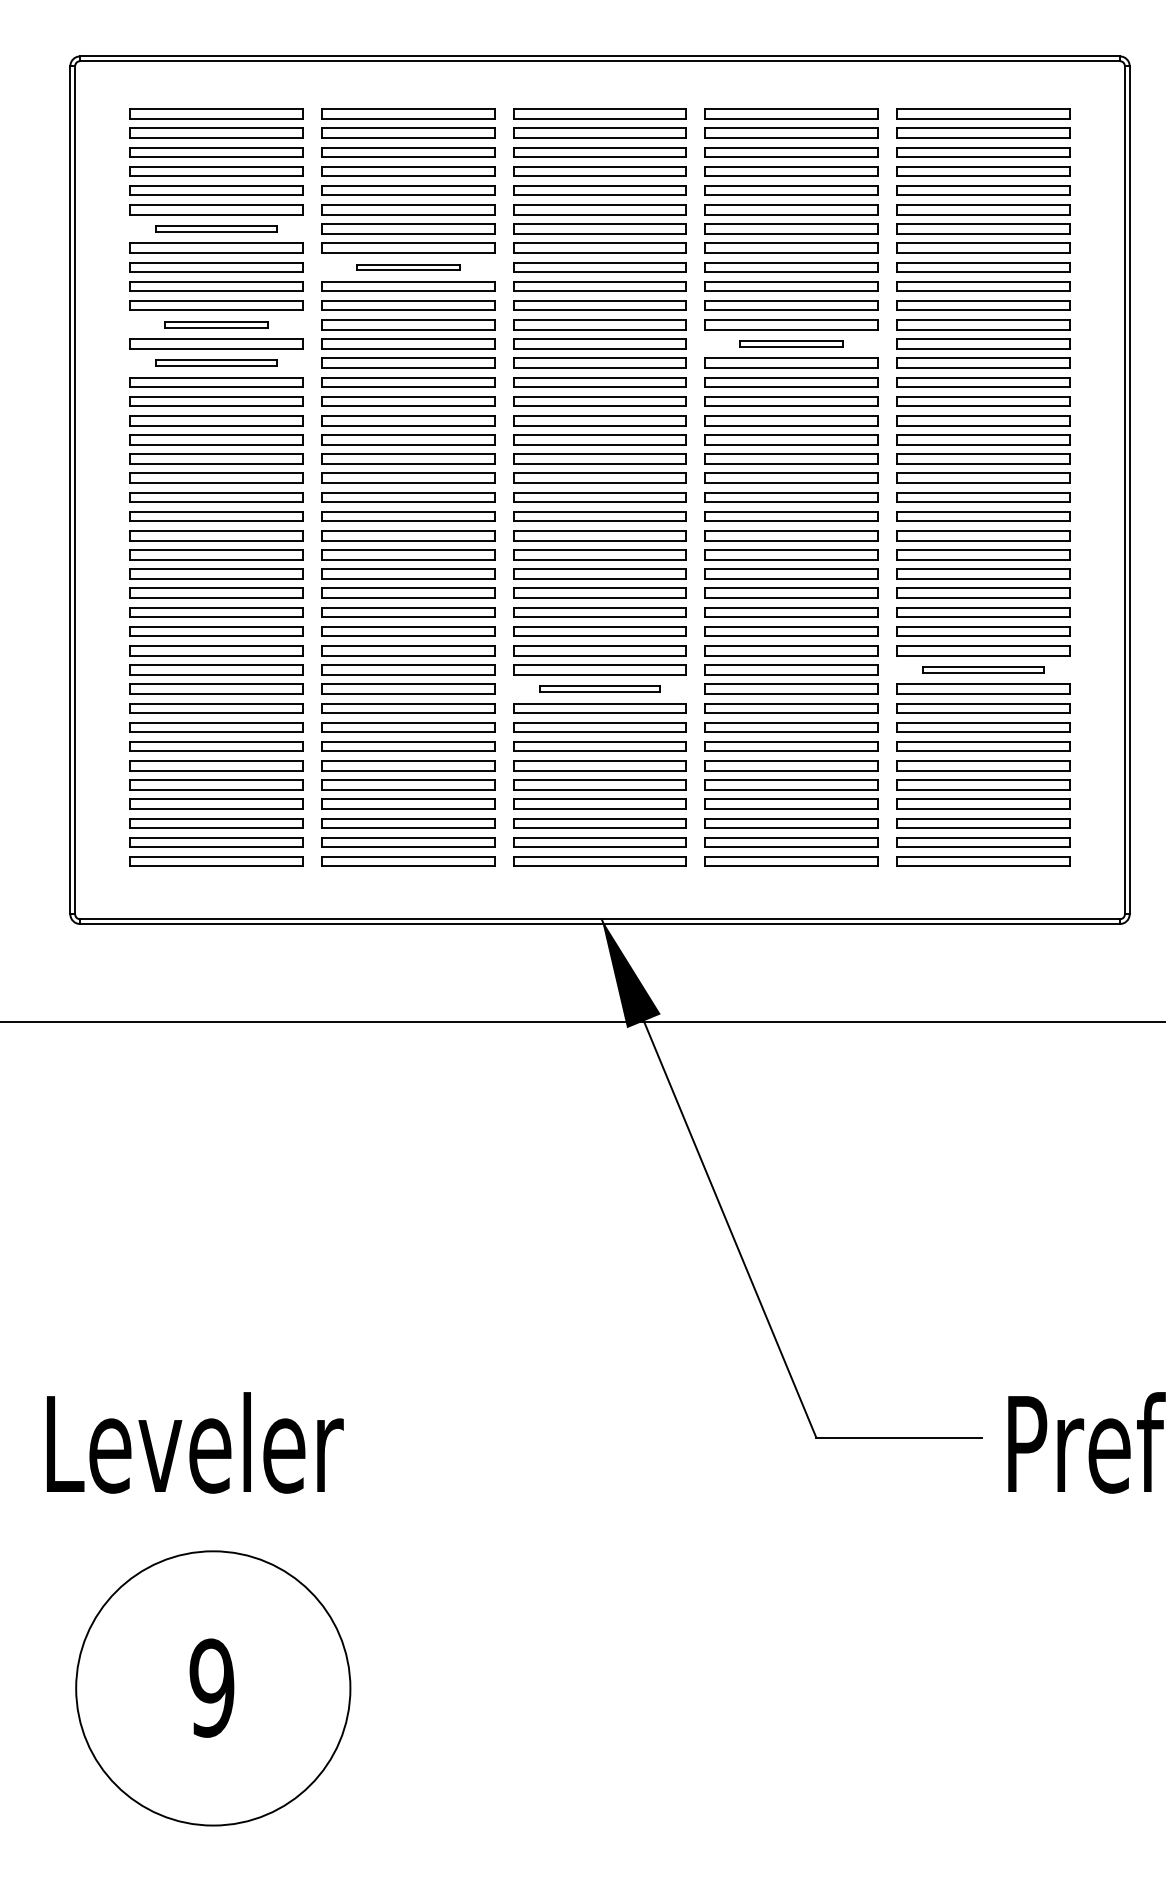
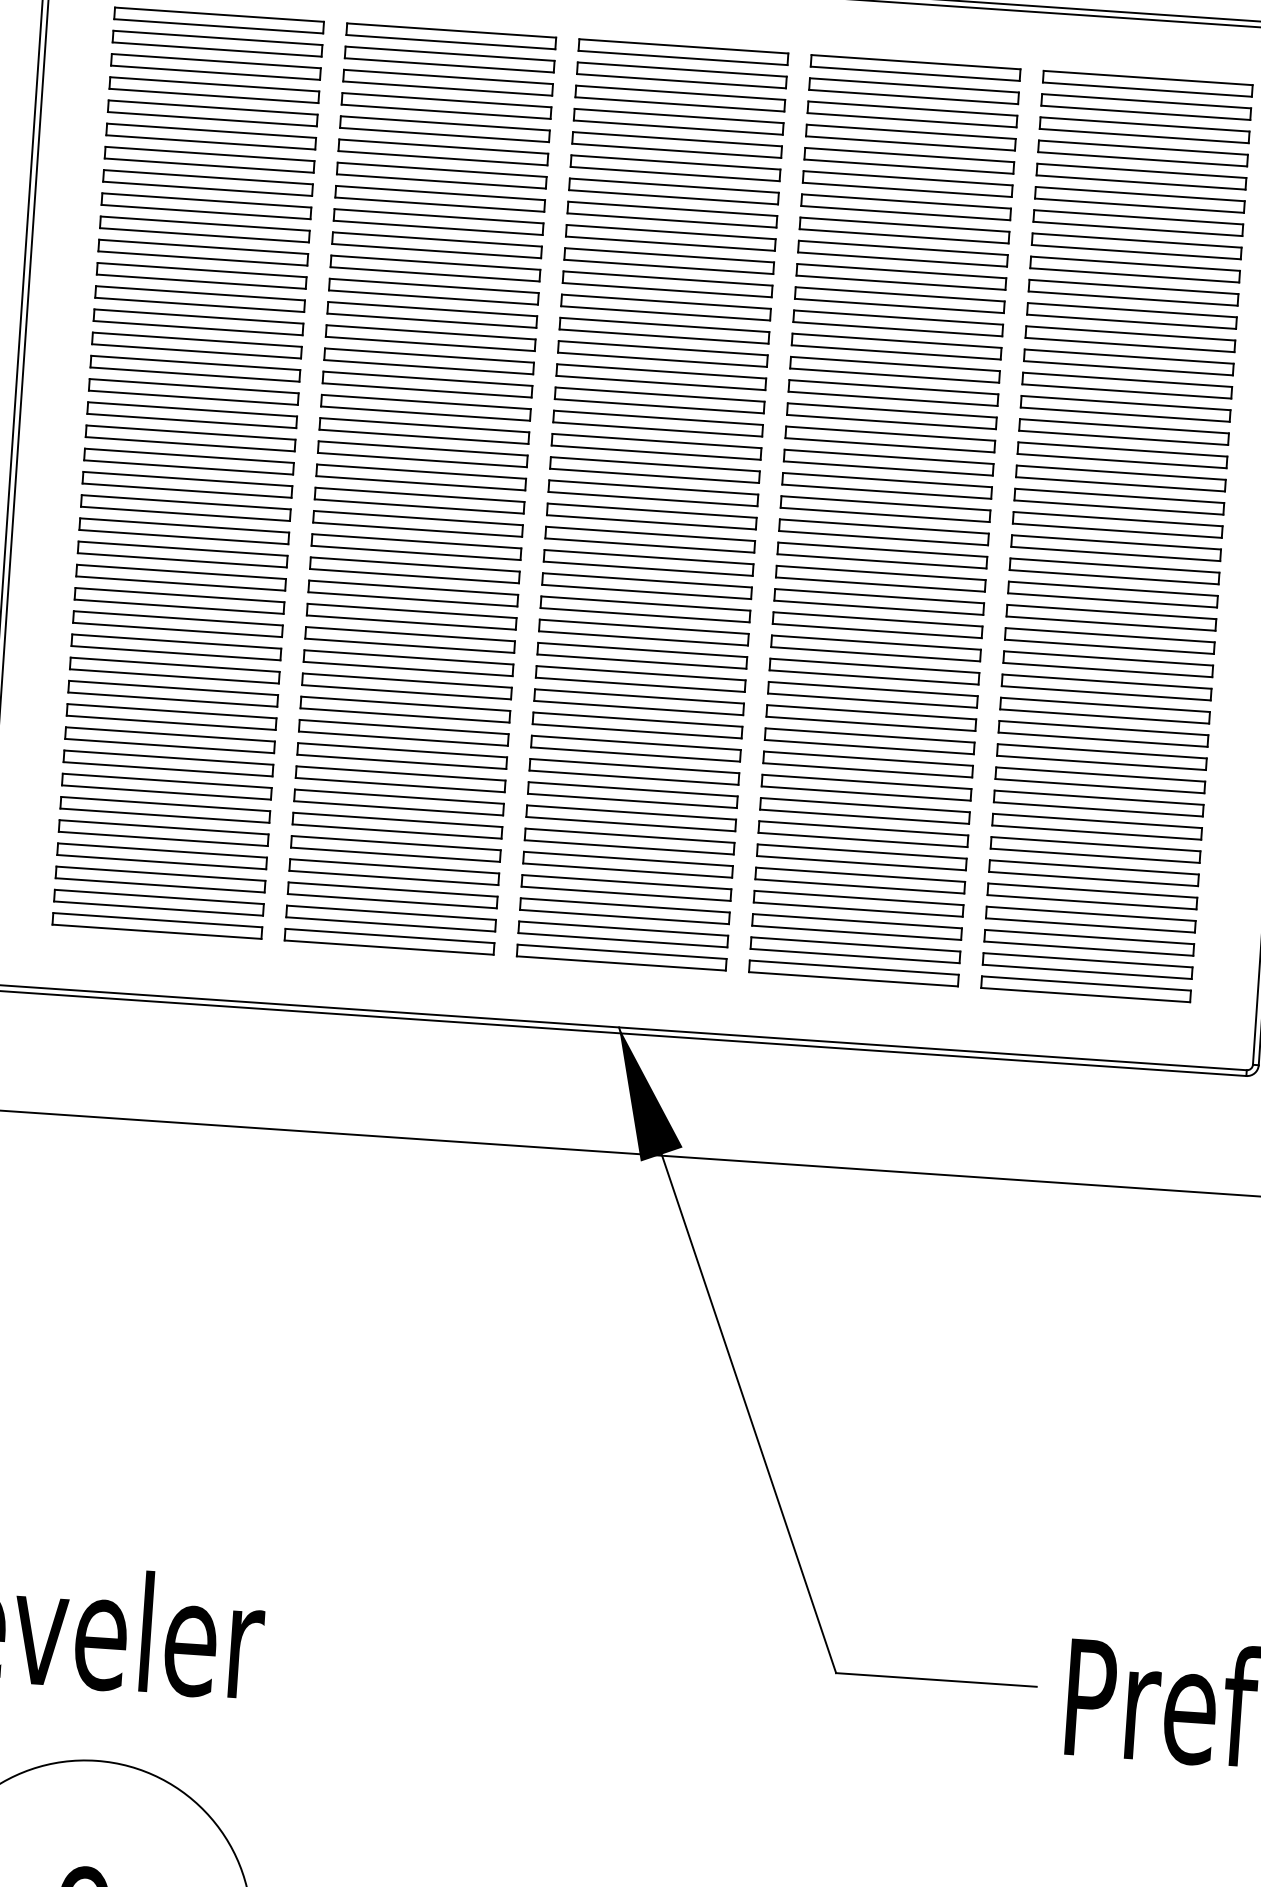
part: (216, 228) -> (209, 159), size x1.43
part: (408, 267) -> (438, 222), size x1.67
part: (216, 324) -> (201, 275), size x1.67
part: (791, 343) -> (896, 345), size x1.67
part: (216, 362) -> (198, 321), size x1.43
part: (983, 669) -> (1101, 756), size x1.43
part: (599, 688) -> (635, 747), size x1.43

